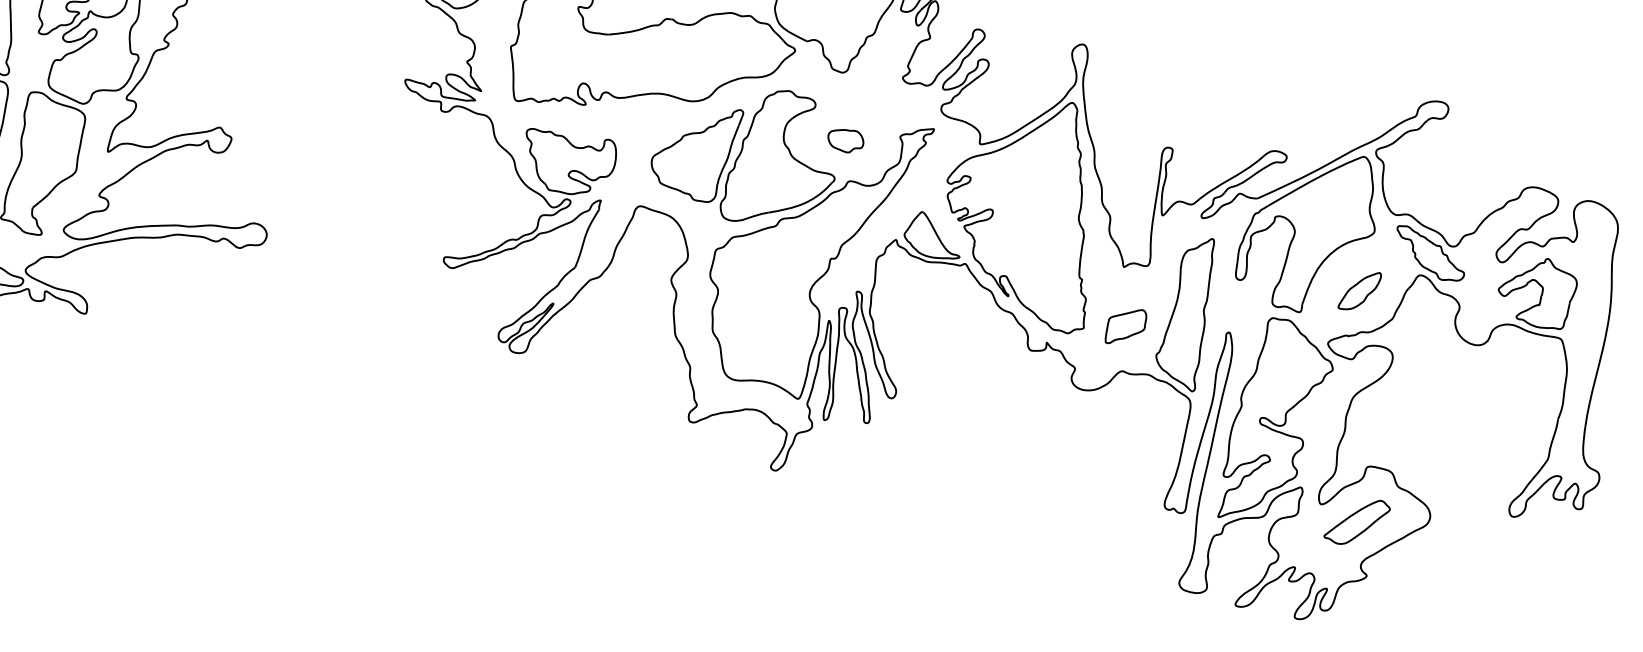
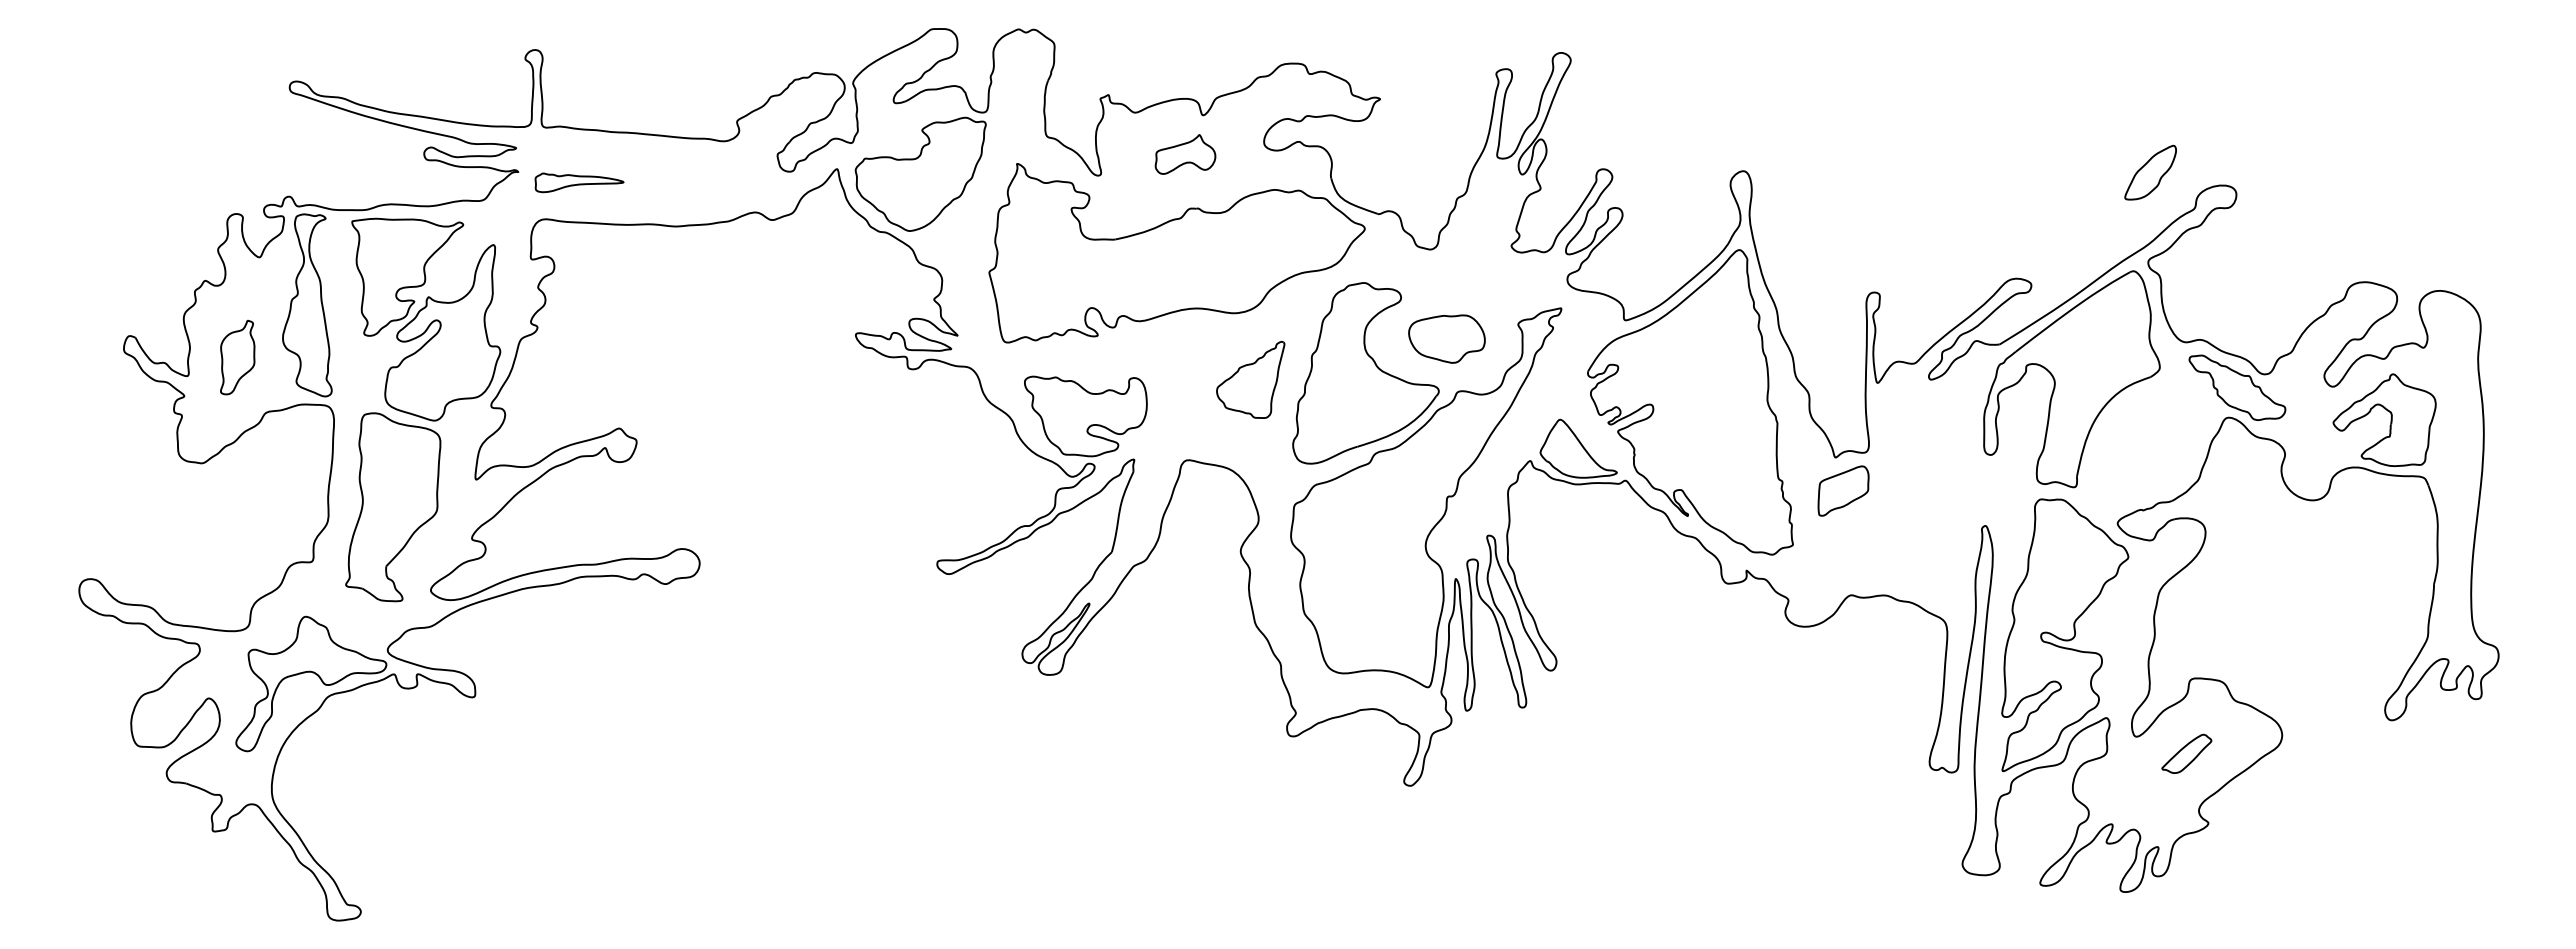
part: (845, 140) -> (1446, 338), size x1.6
part: (695, 152) -> (1250, 379), size x0.6
part: (1359, 290) -> (2150, 172), moved
part: (1184, 312) -> (1922, 507), removed
part: (1126, 326) -> (1843, 490), moved
part: (1357, 521) -> (2186, 753), size x0.6

